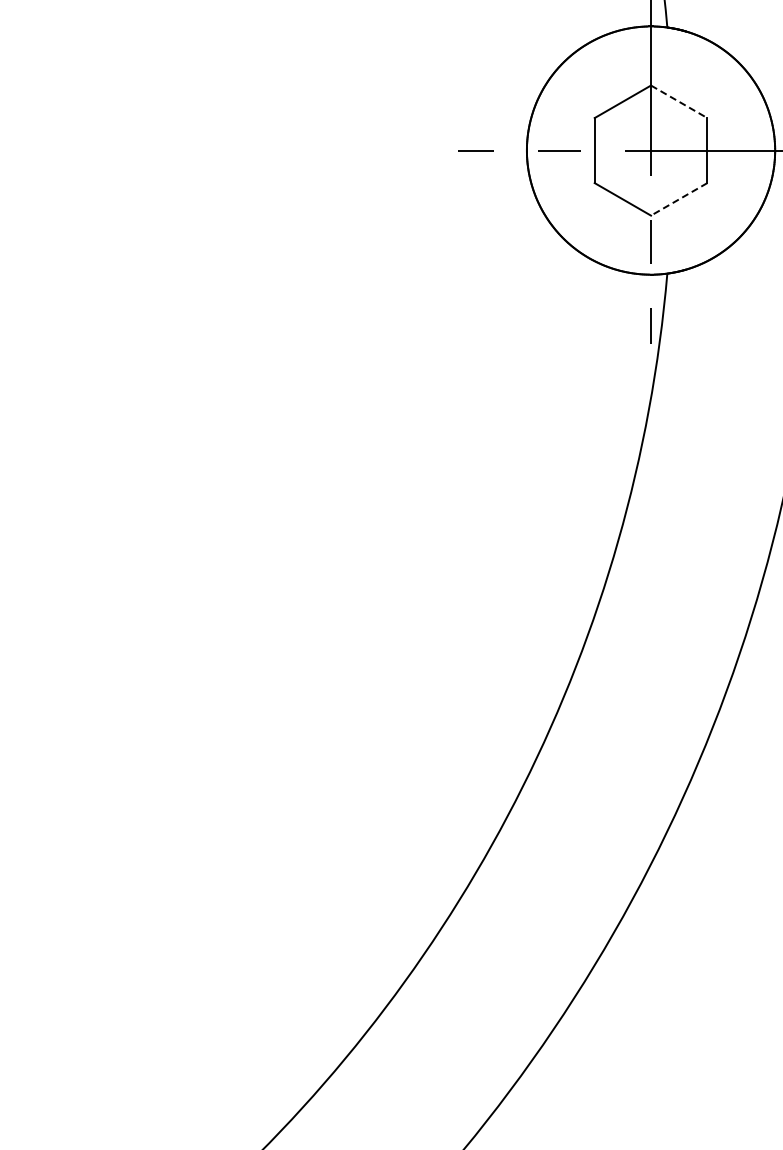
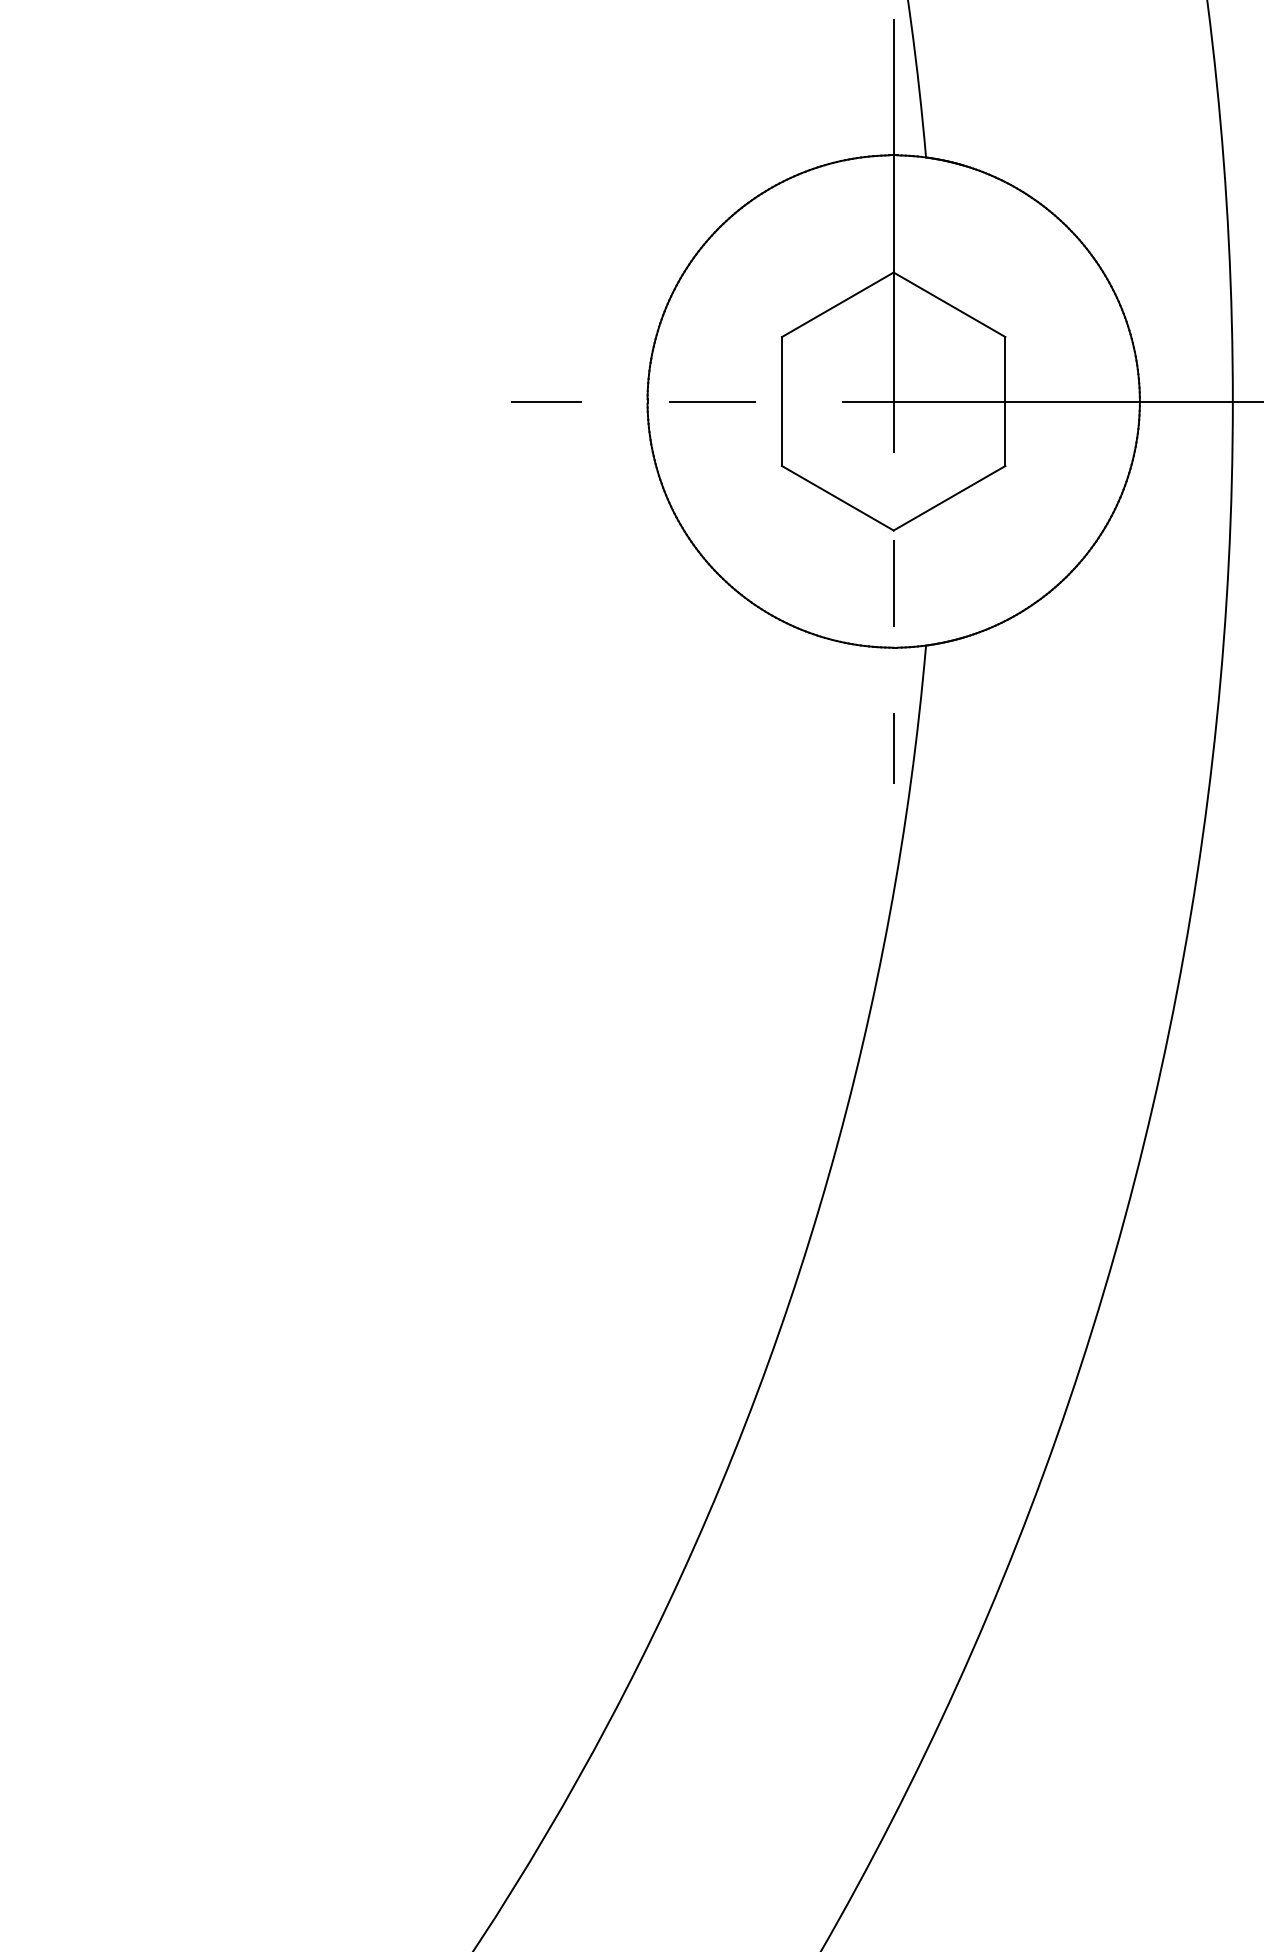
line: (679, 101) -> (950, 304), dashed -> solid
line: (679, 199) -> (950, 498), dashed -> solid

